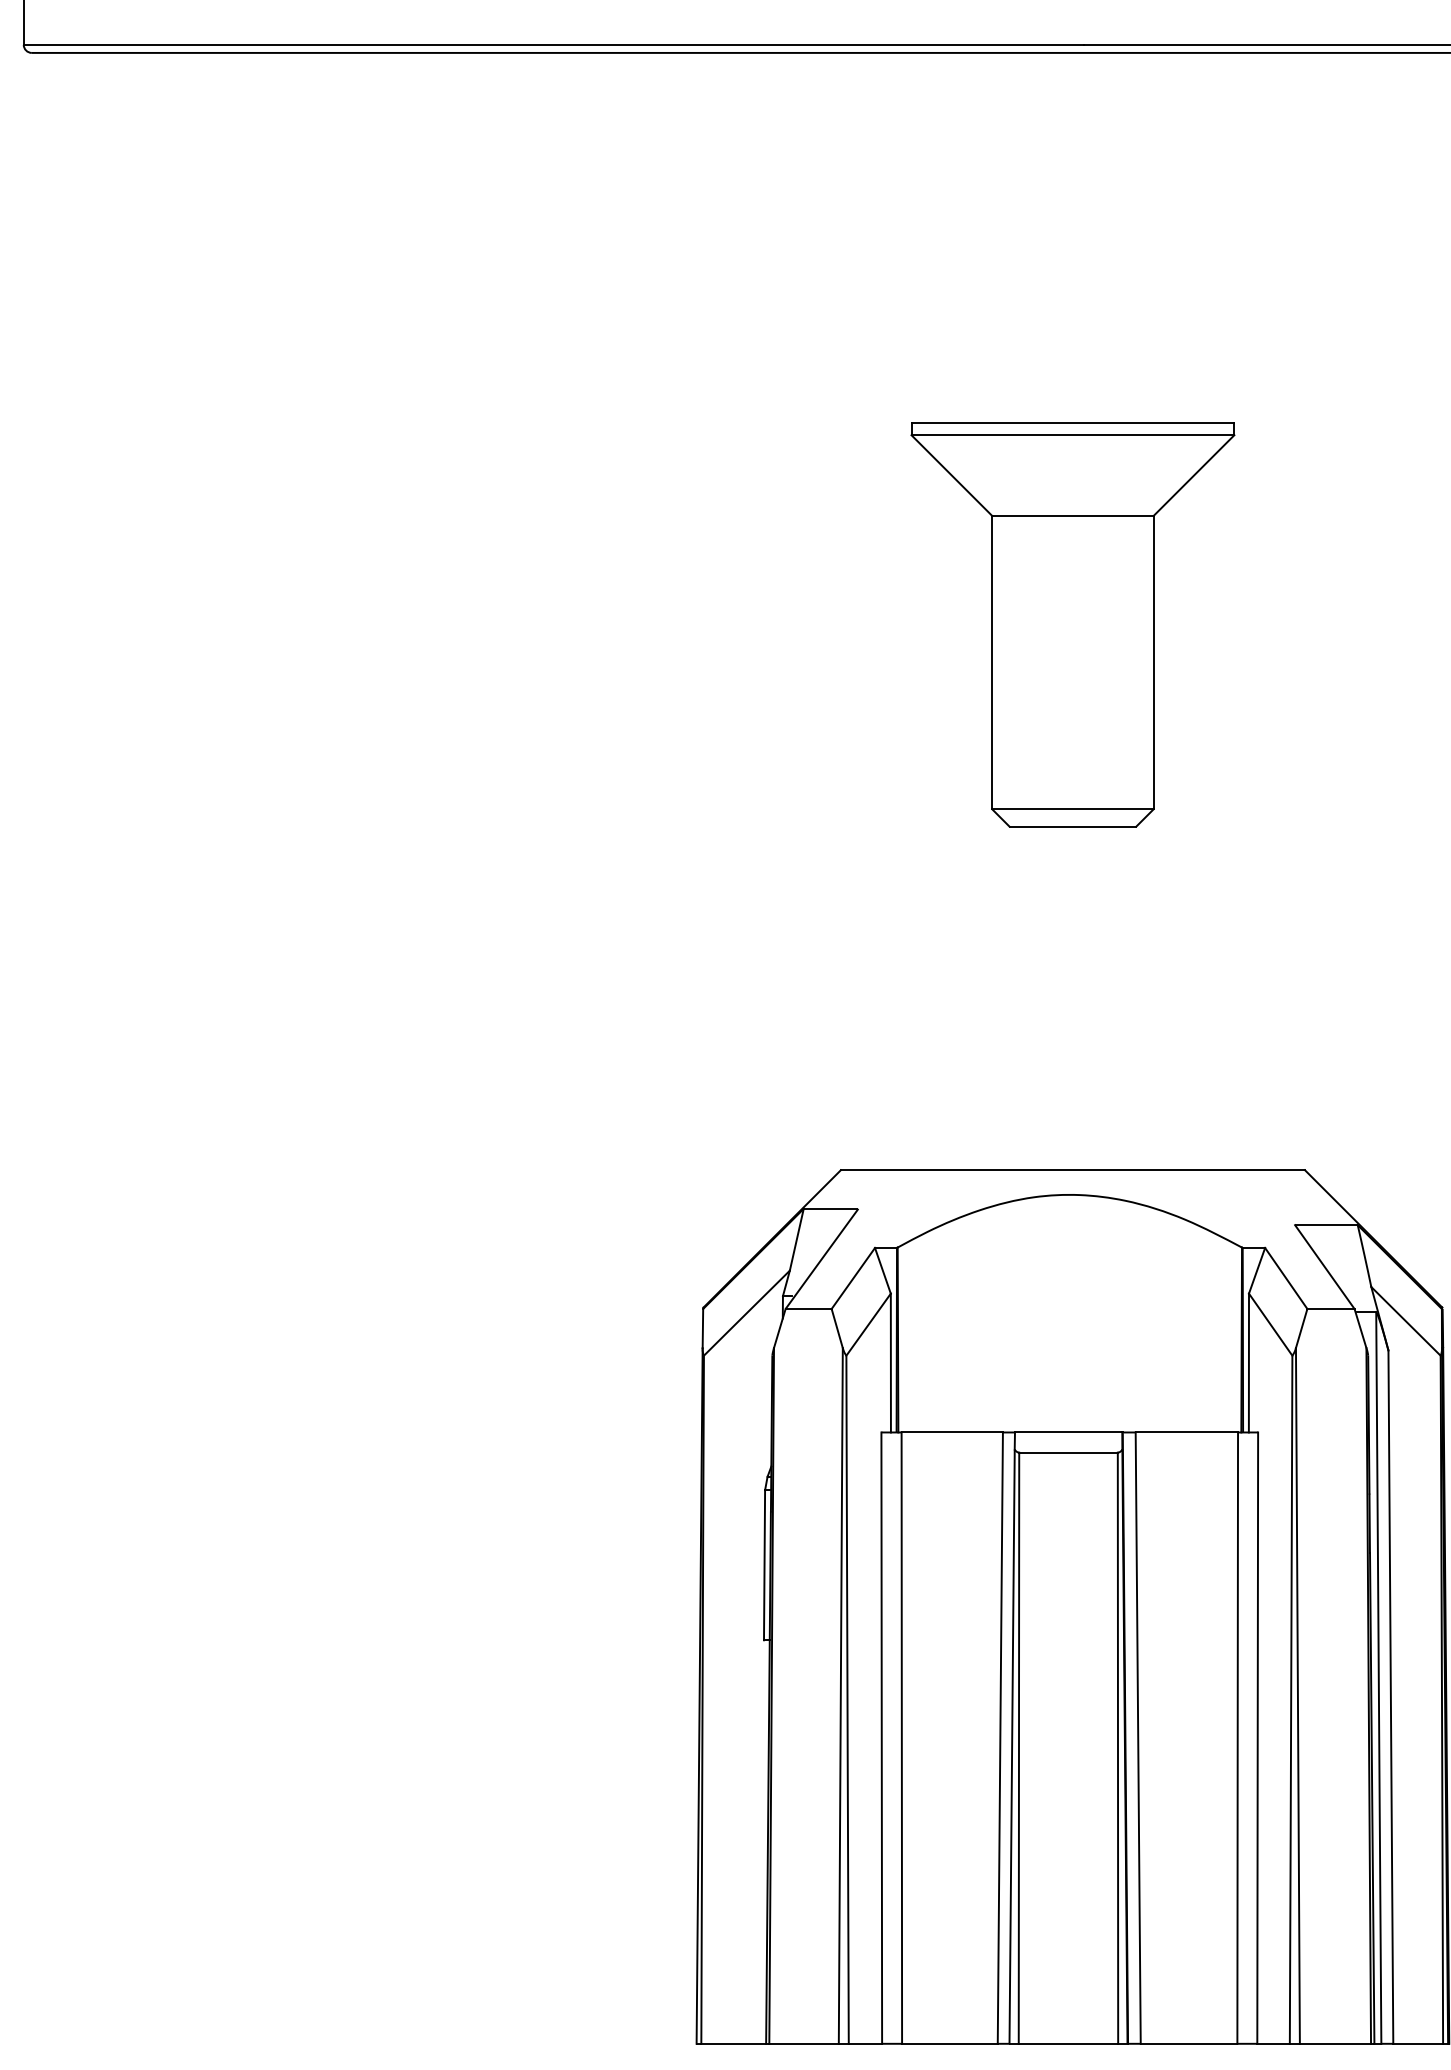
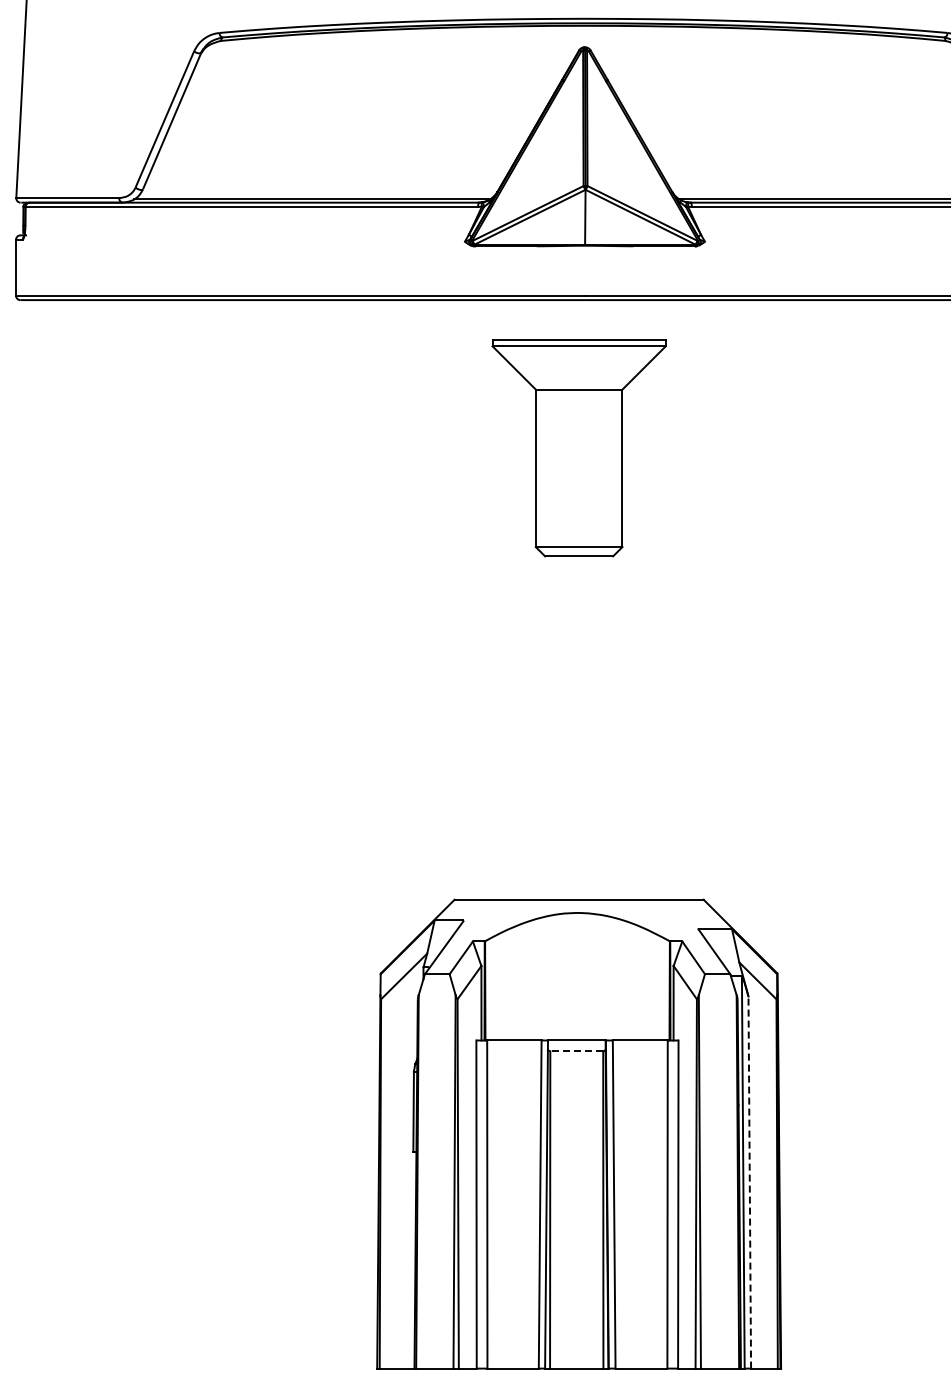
part: (1071, 625) -> (578, 448), moved
line: (1067, 1452) -> (576, 1051), solid -> dashed
line: (1390, 1697) -> (749, 1182), solid -> dashed

